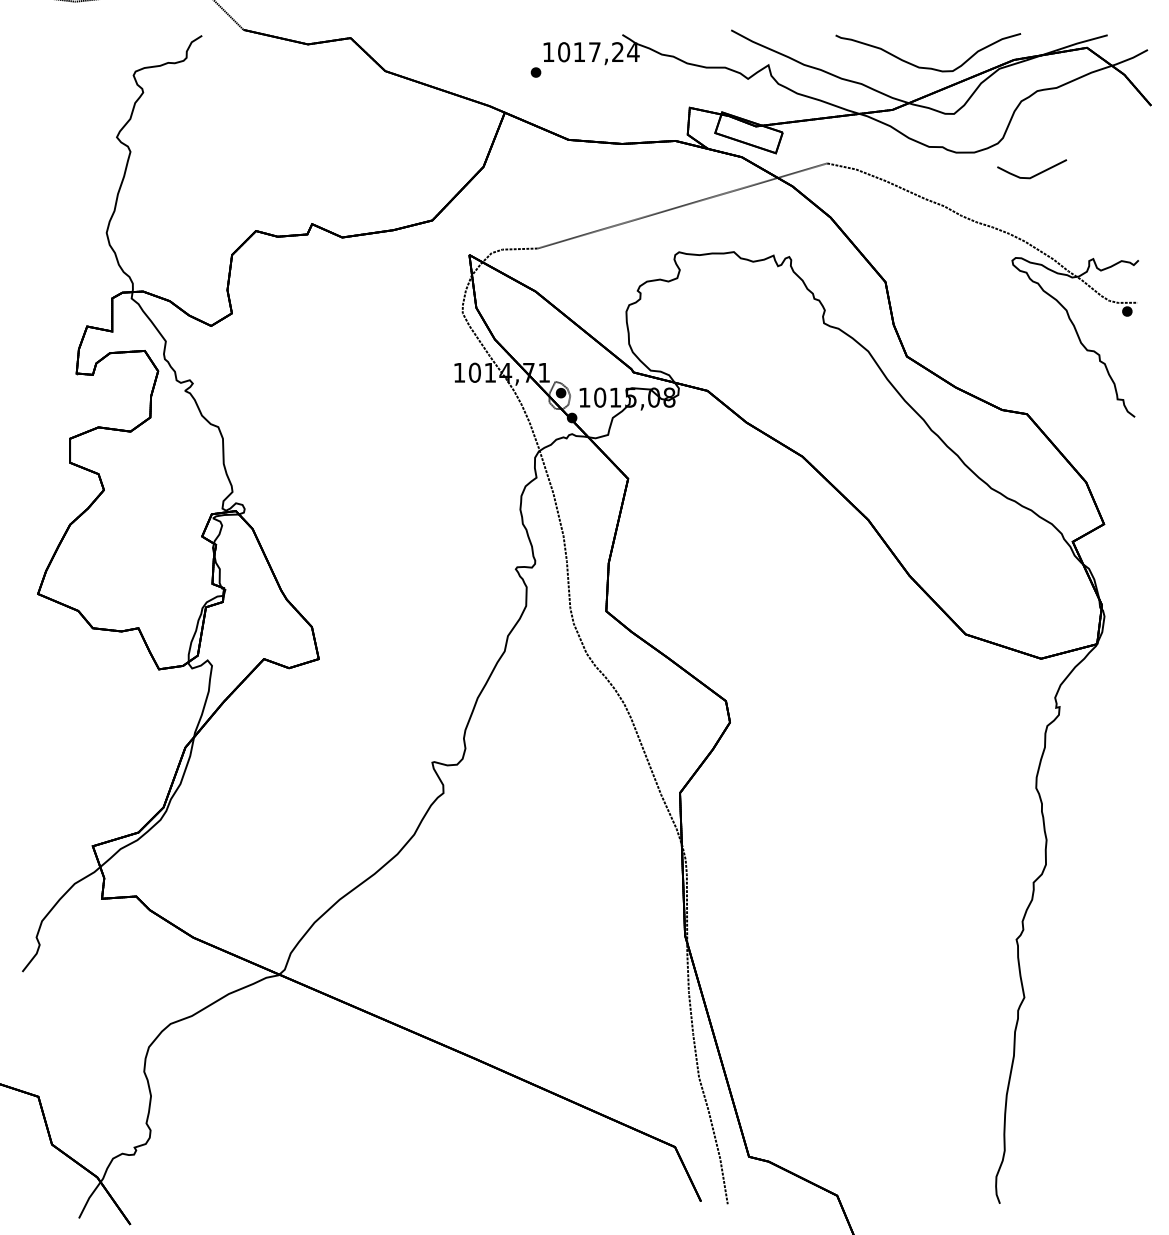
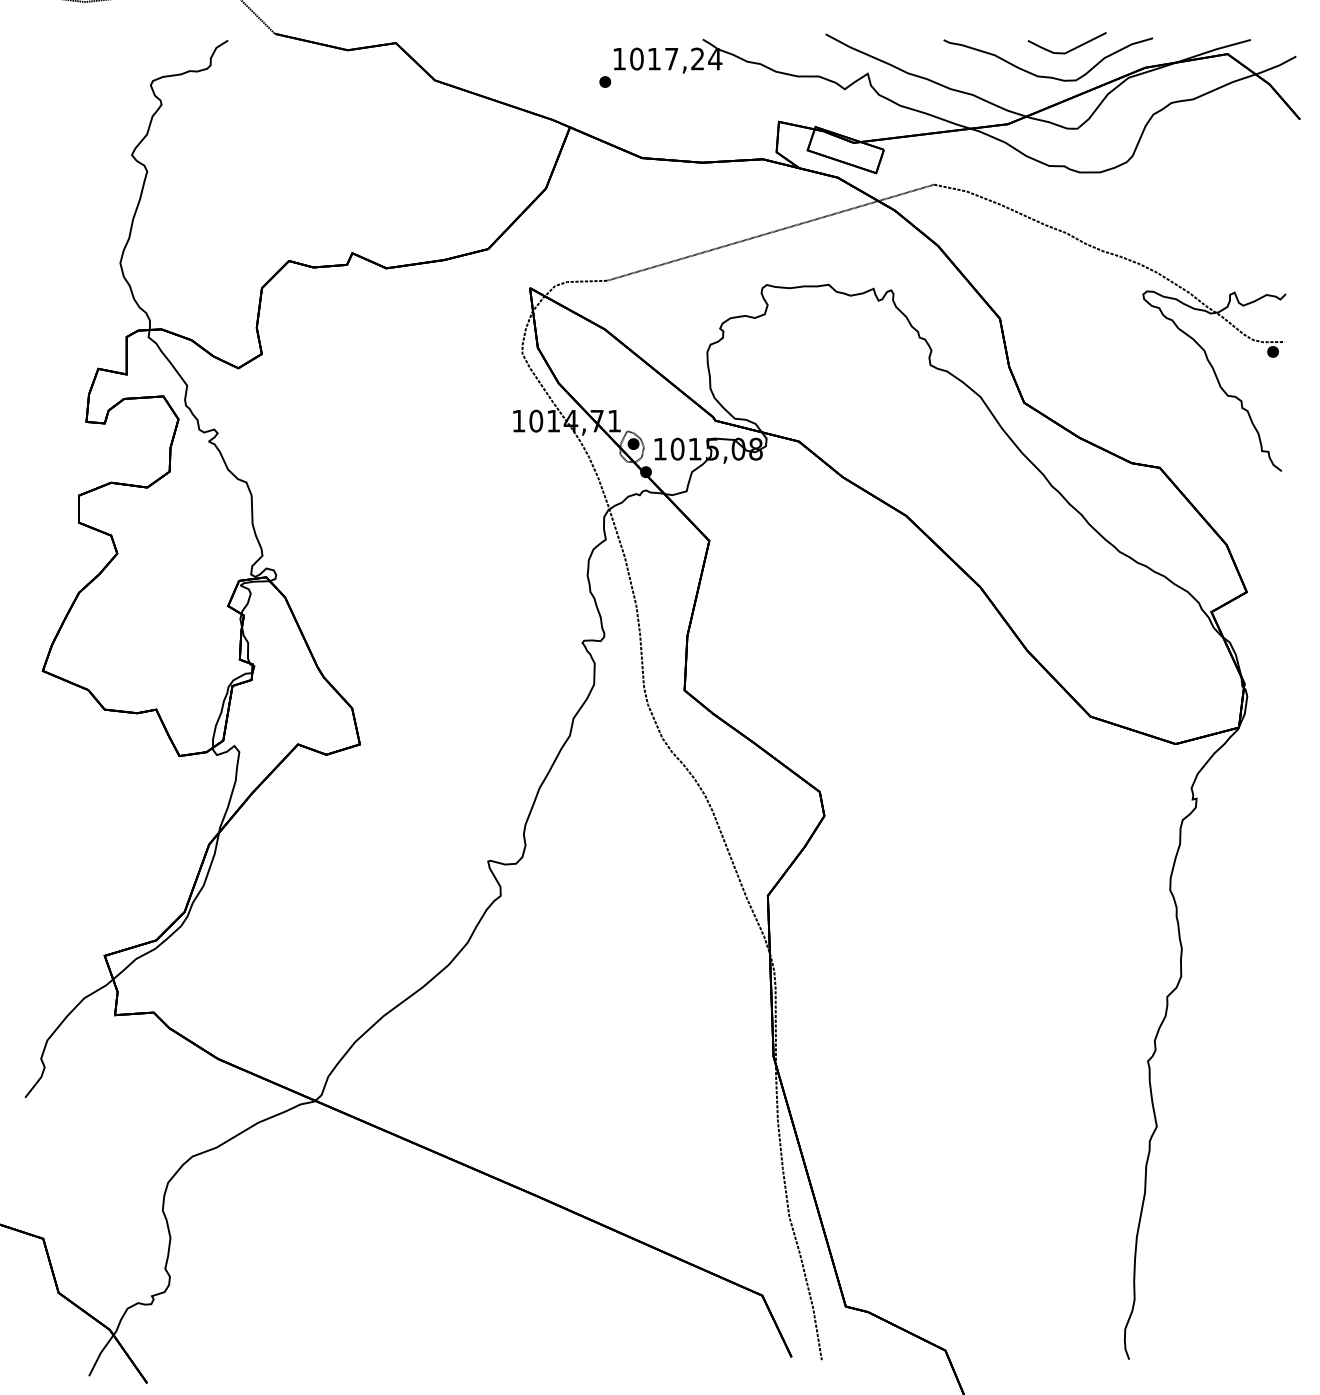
line: (1035, 174) -> (1071, 49), moved

